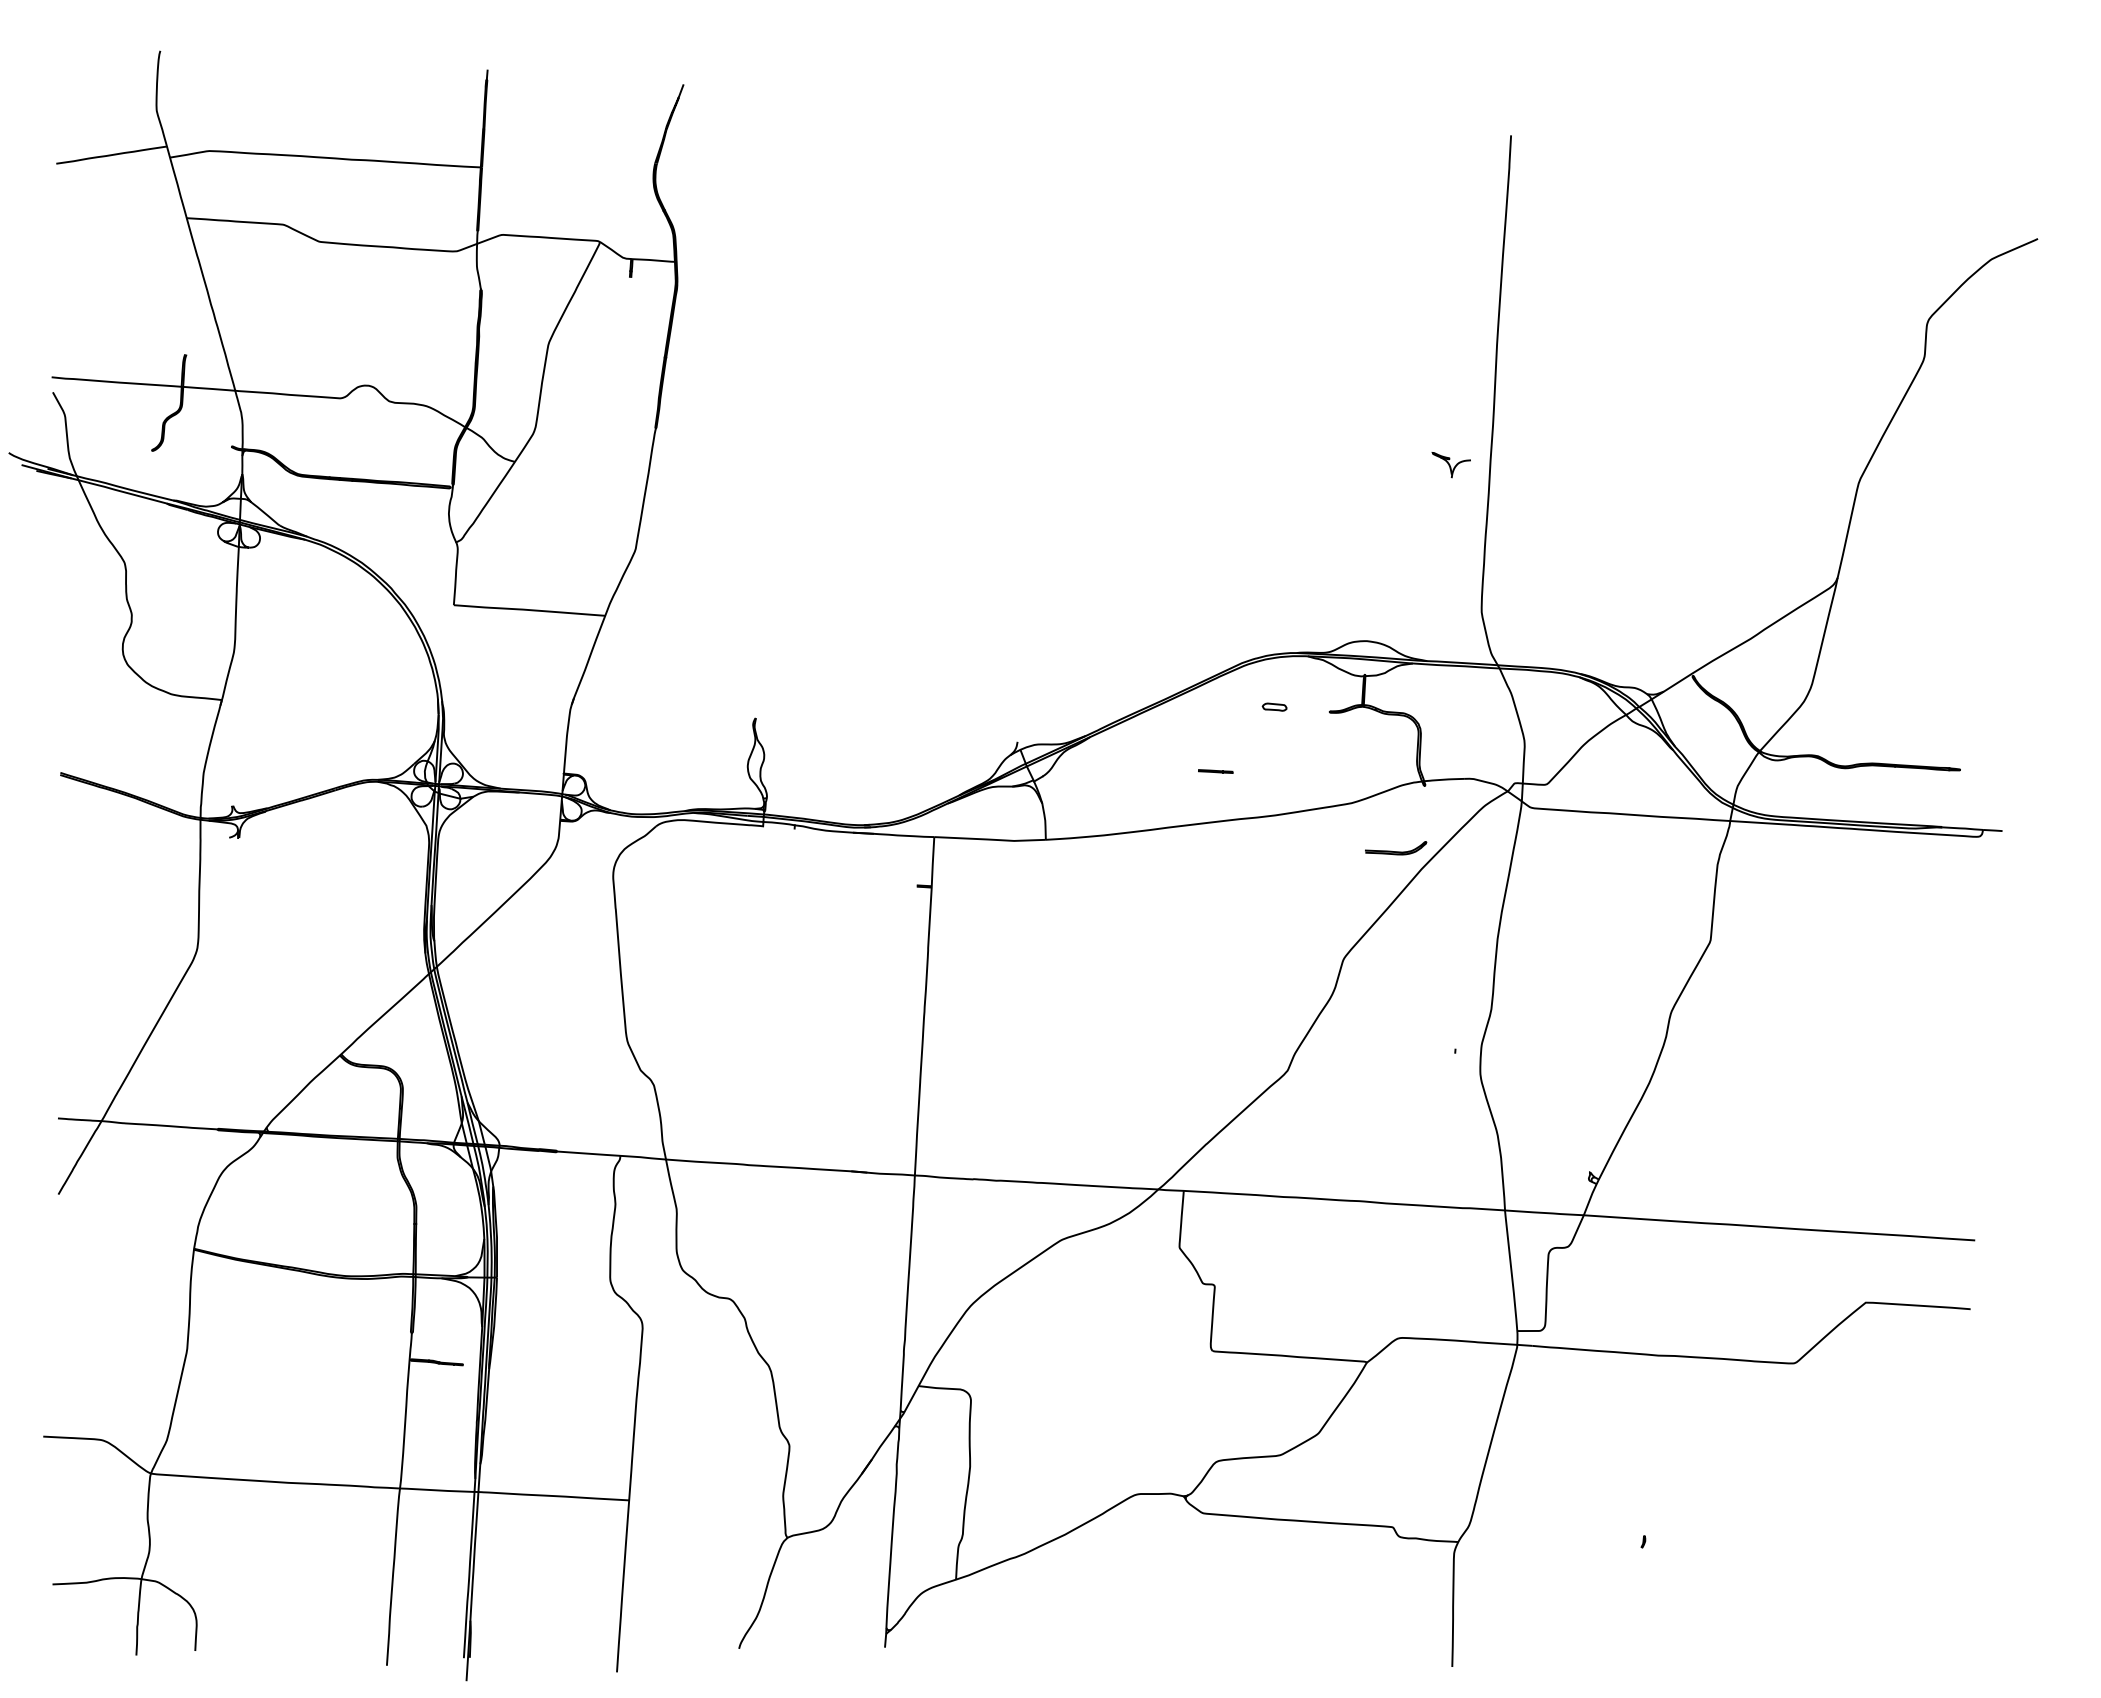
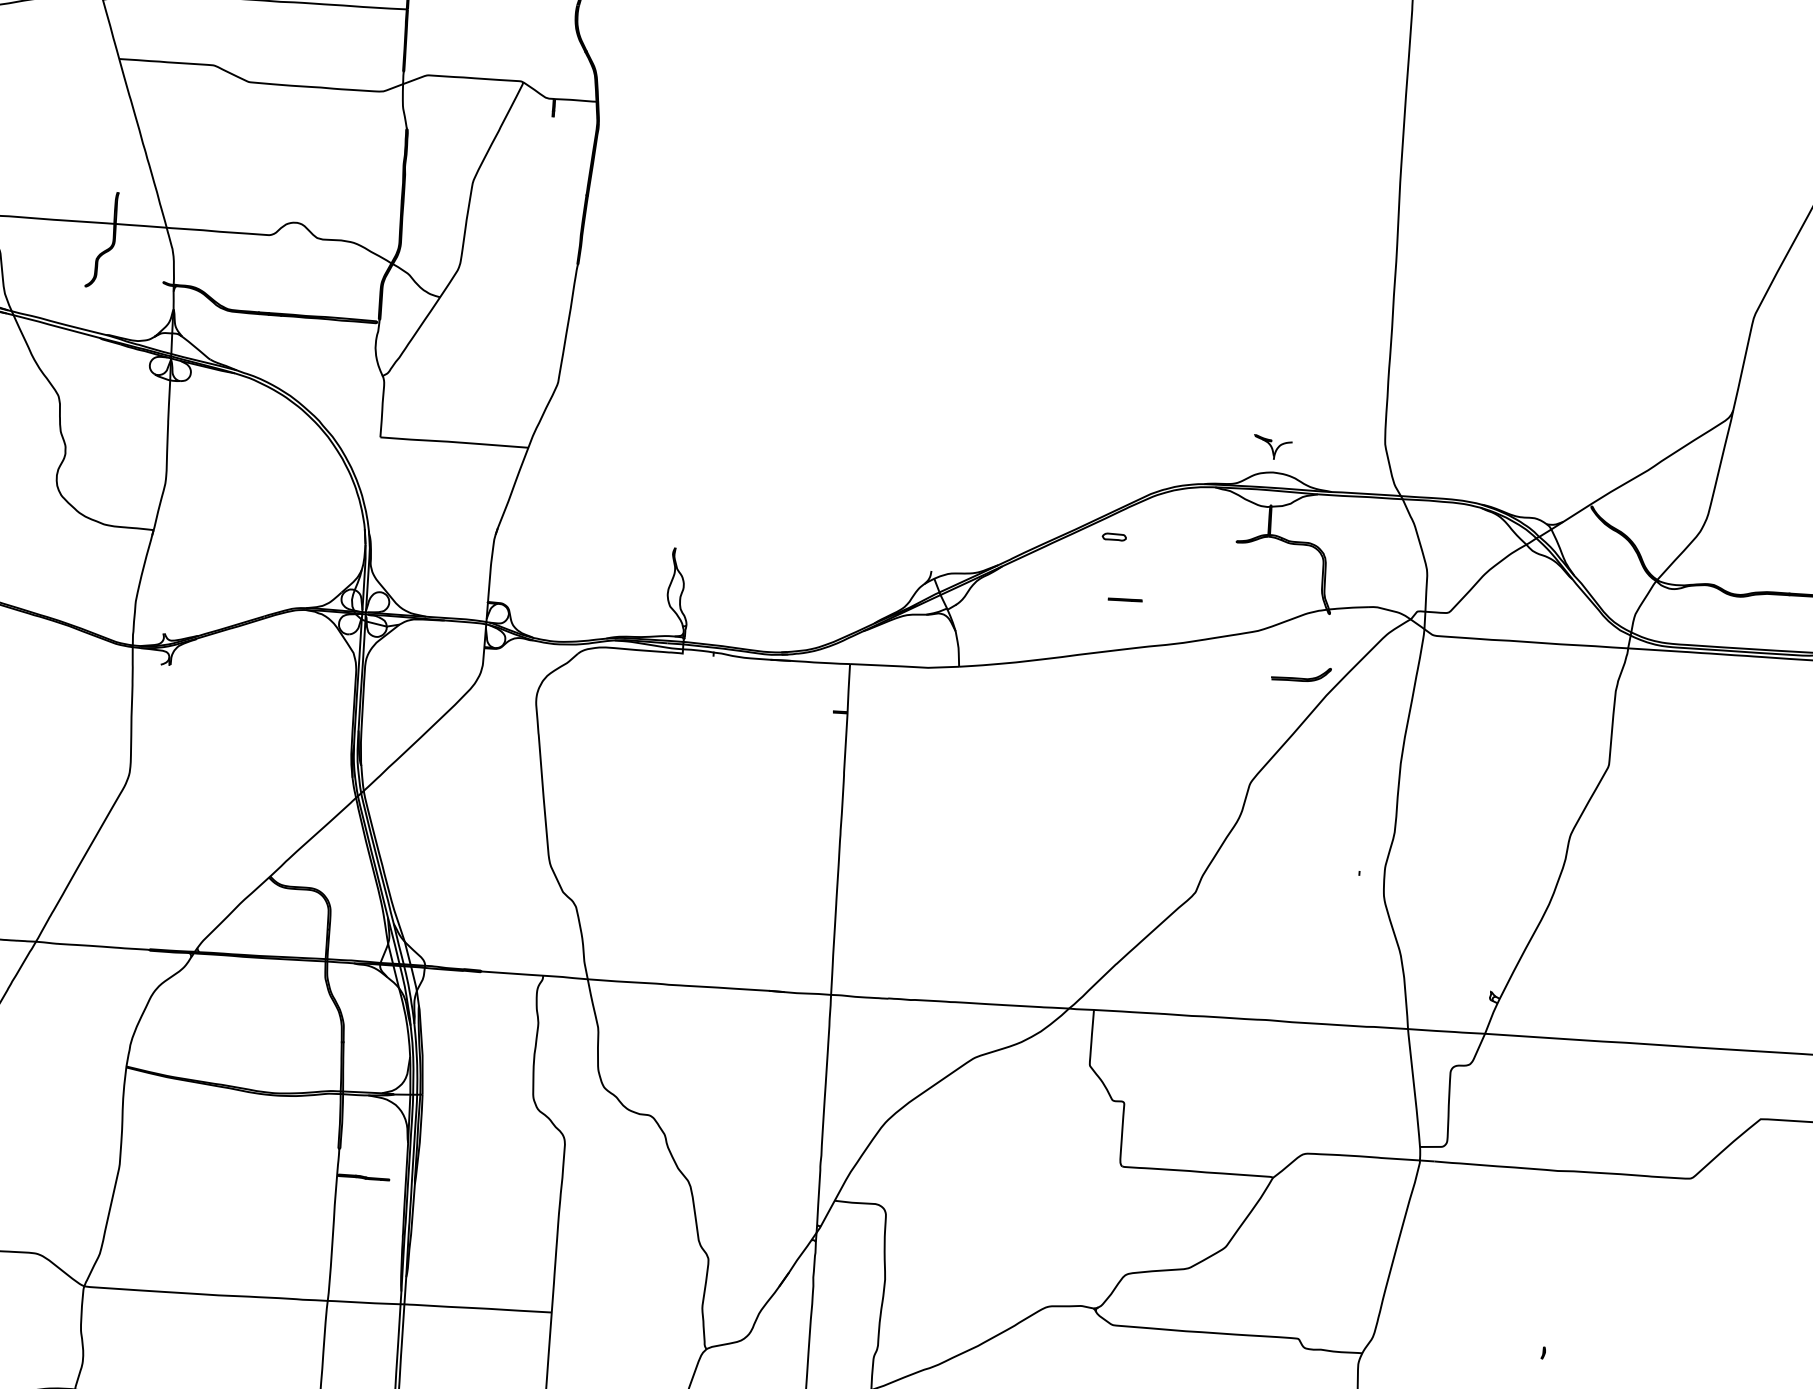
part: (1450, 465) -> (1272, 447), moved
part: (1274, 706) -> (1114, 536), moved

